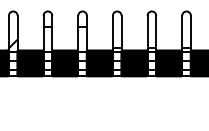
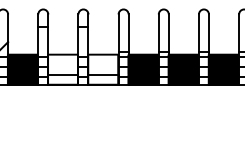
fill: (65, 63) -> (63, 69), removed
fill: (99, 63) -> (103, 69), removed

